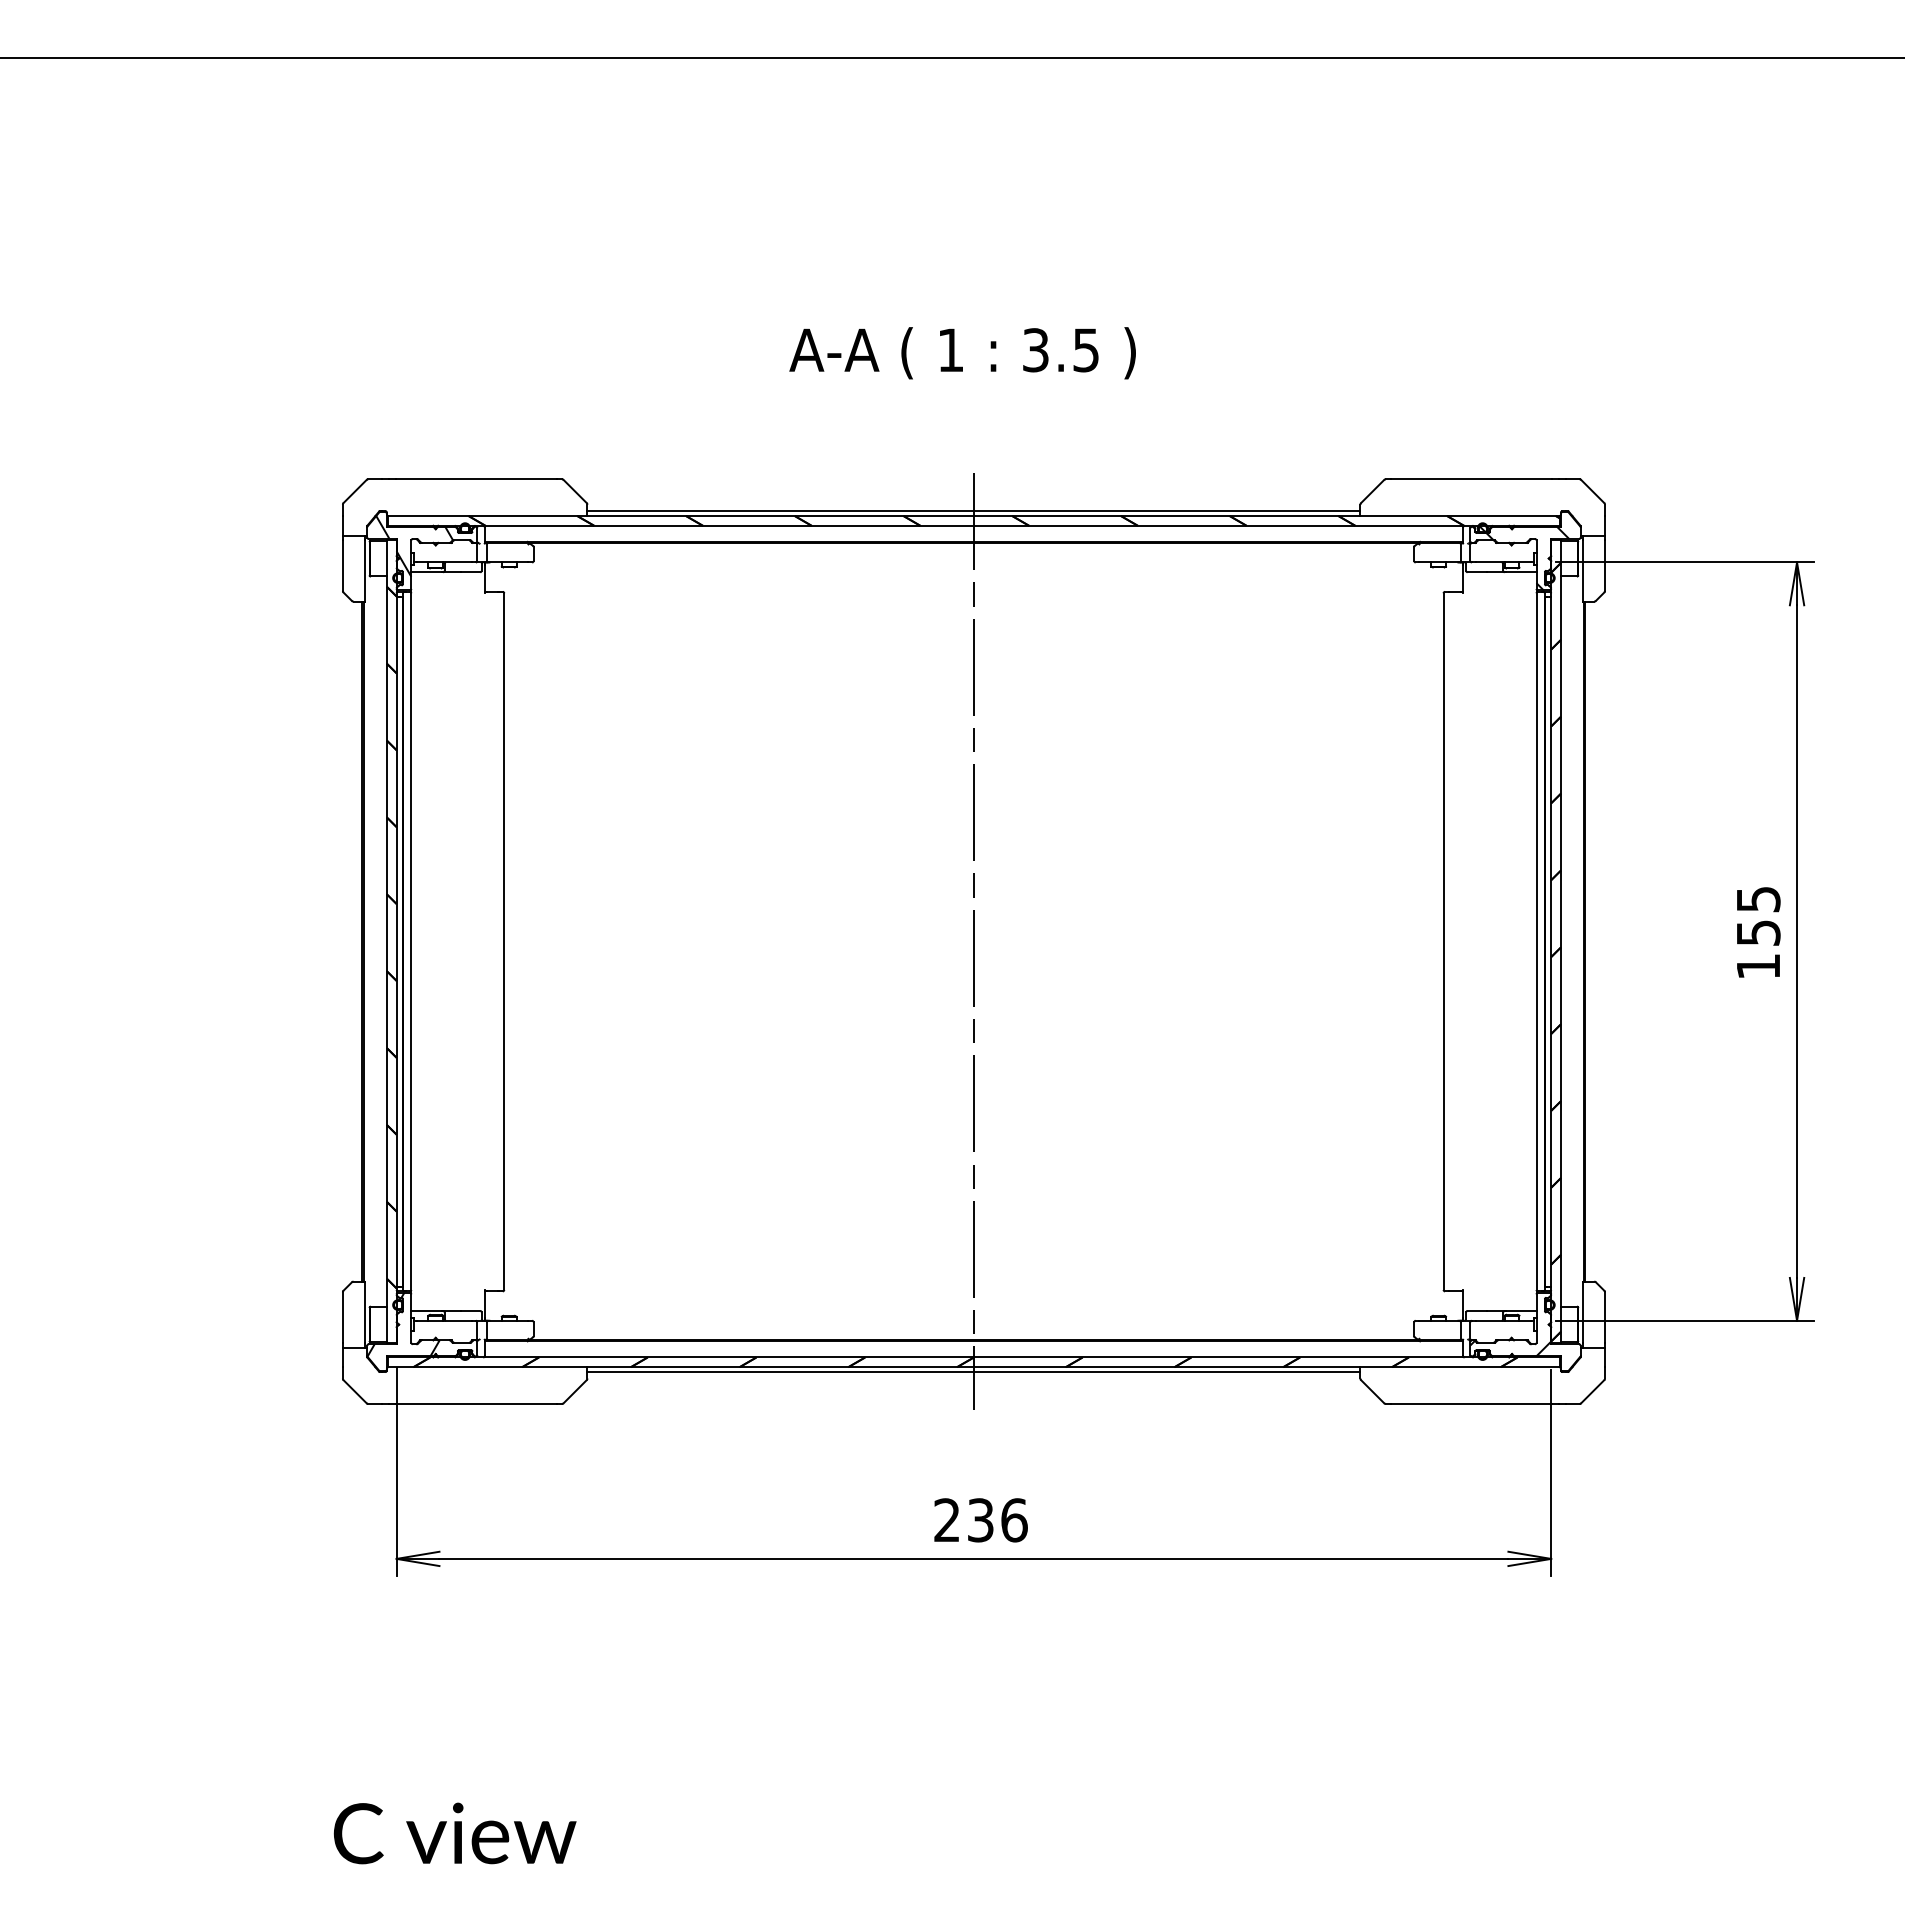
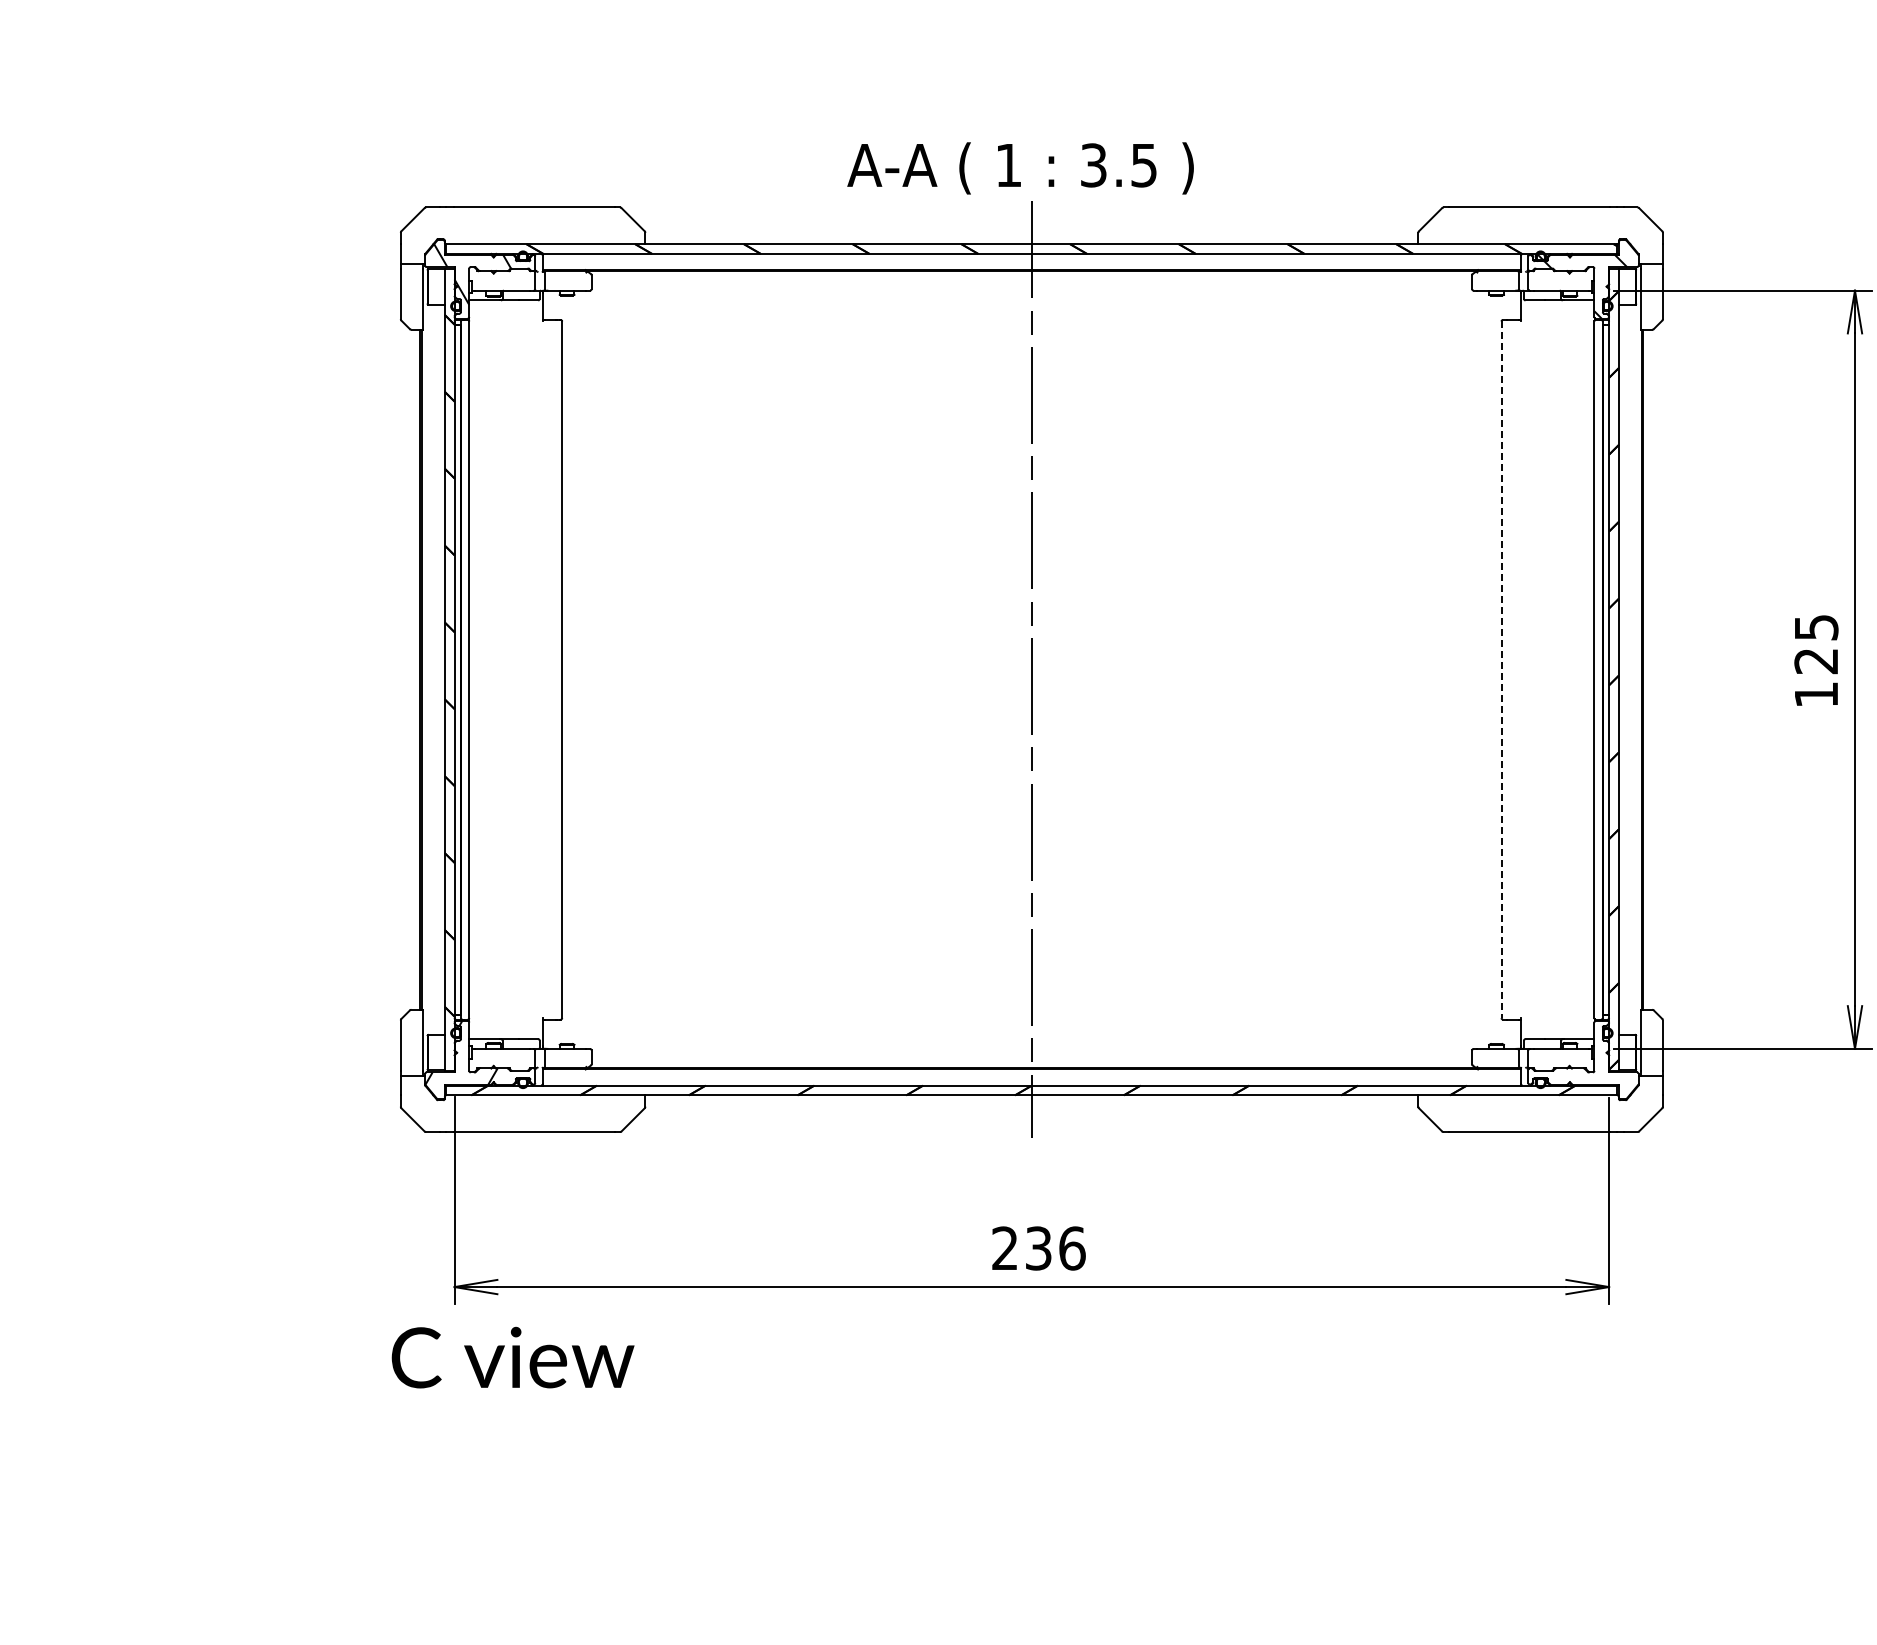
text: (962, 353) -> (1020, 168), moved
line: (973, 511) -> (1031, 239), removed
text: (1758, 932) -> (1816, 660), 155 -> 125
line: (1443, 942) -> (1501, 670), solid -> dashed
hatch: (1510, 1348) -> (1568, 1076), removed
line: (973, 1372) -> (1031, 1100), removed
text: (454, 1833) -> (512, 1357), moved

